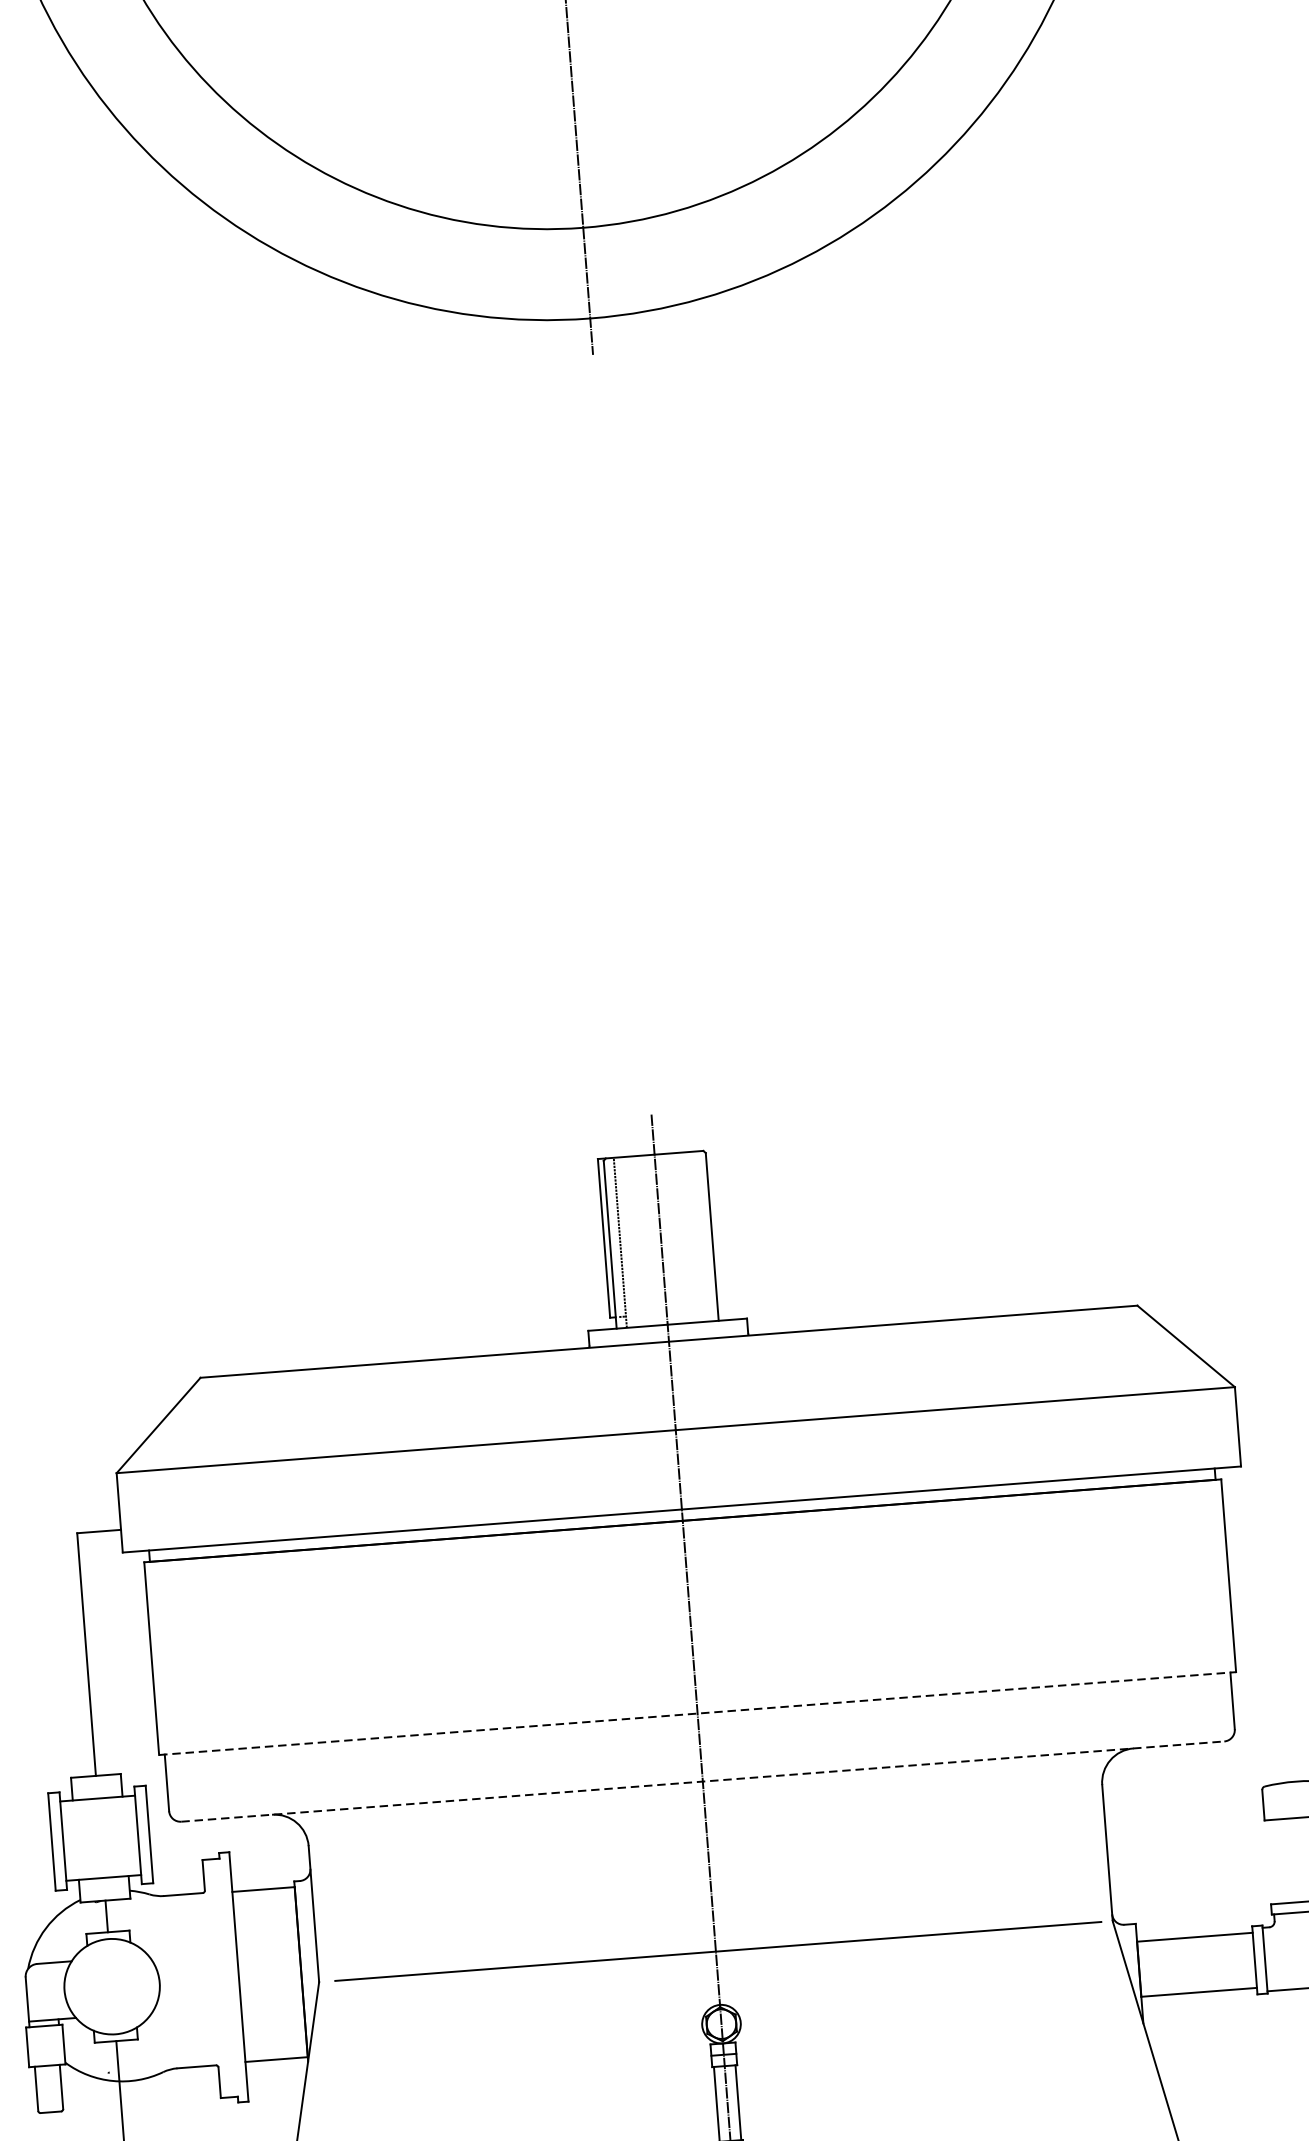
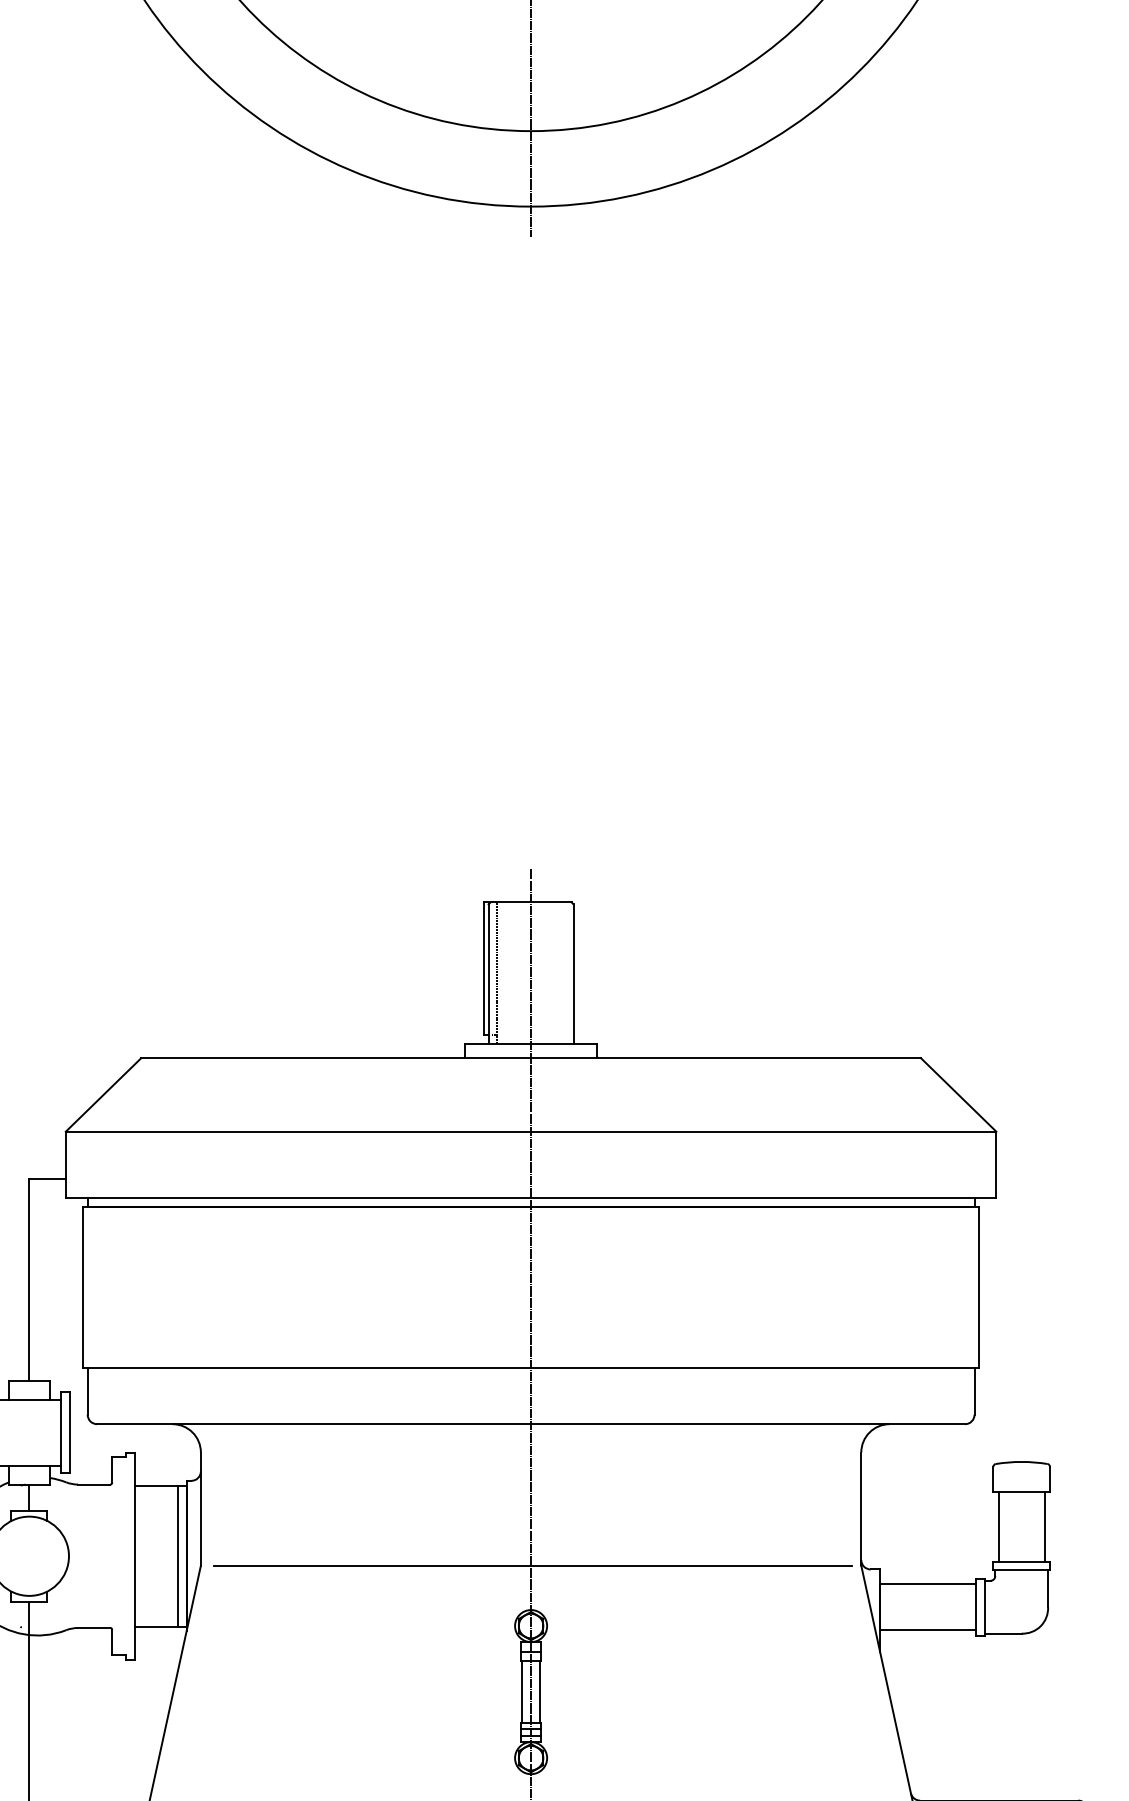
line: (698, 1713) -> (531, 1367), dashed -> solid
line: (703, 1781) -> (531, 1424), dashed -> solid
line: (1273, 1861) -> (998, 1526), added
line: (291, 1973) -> (178, 1556), added

